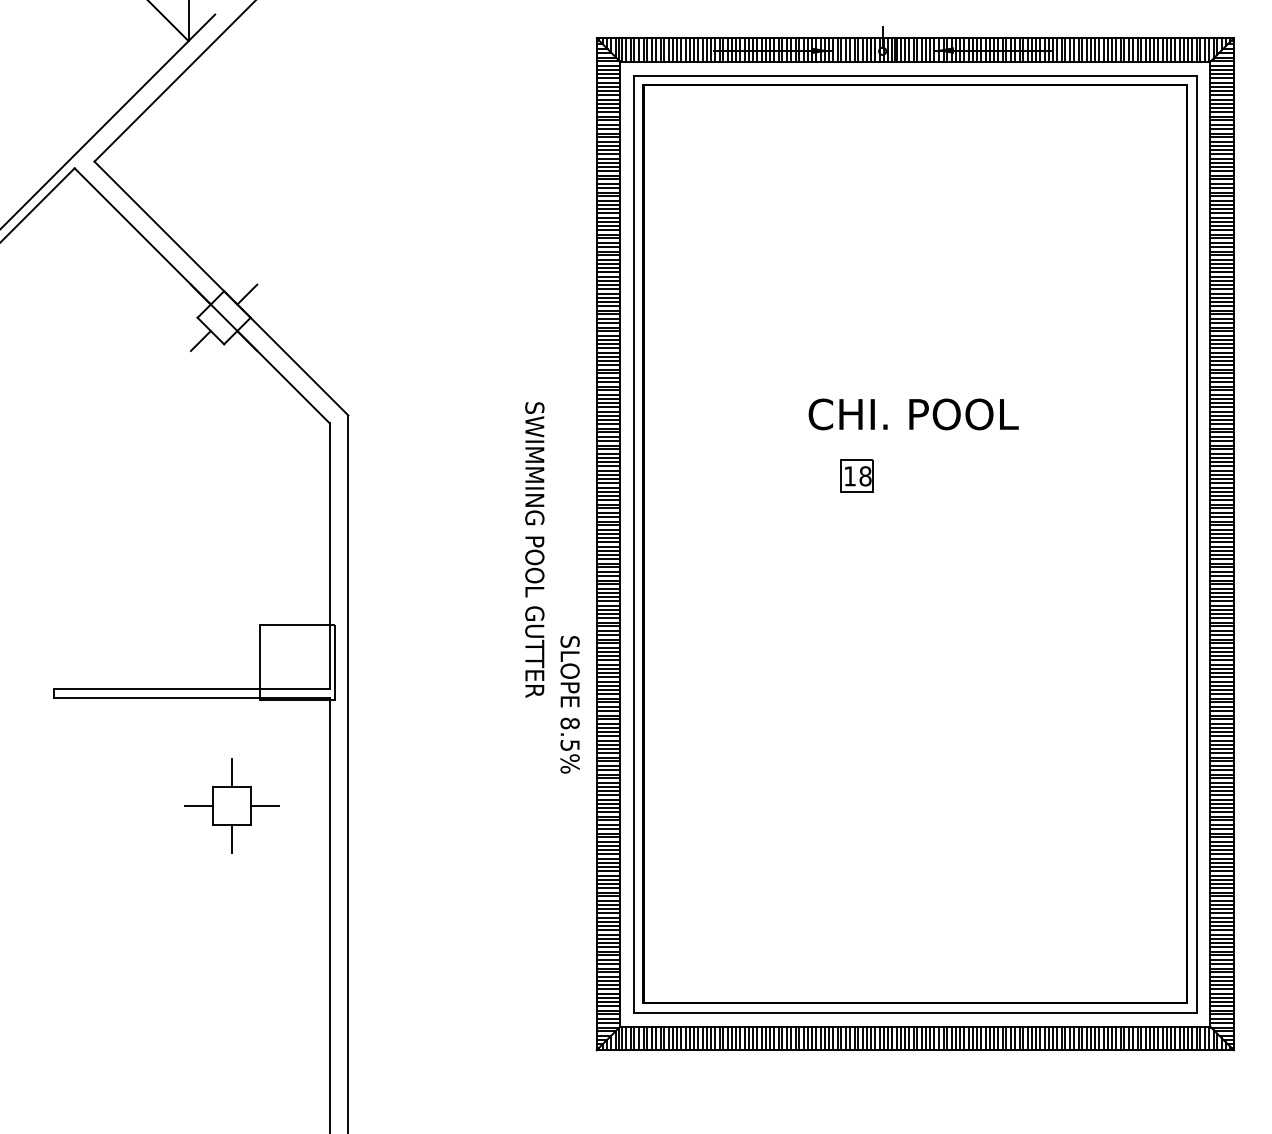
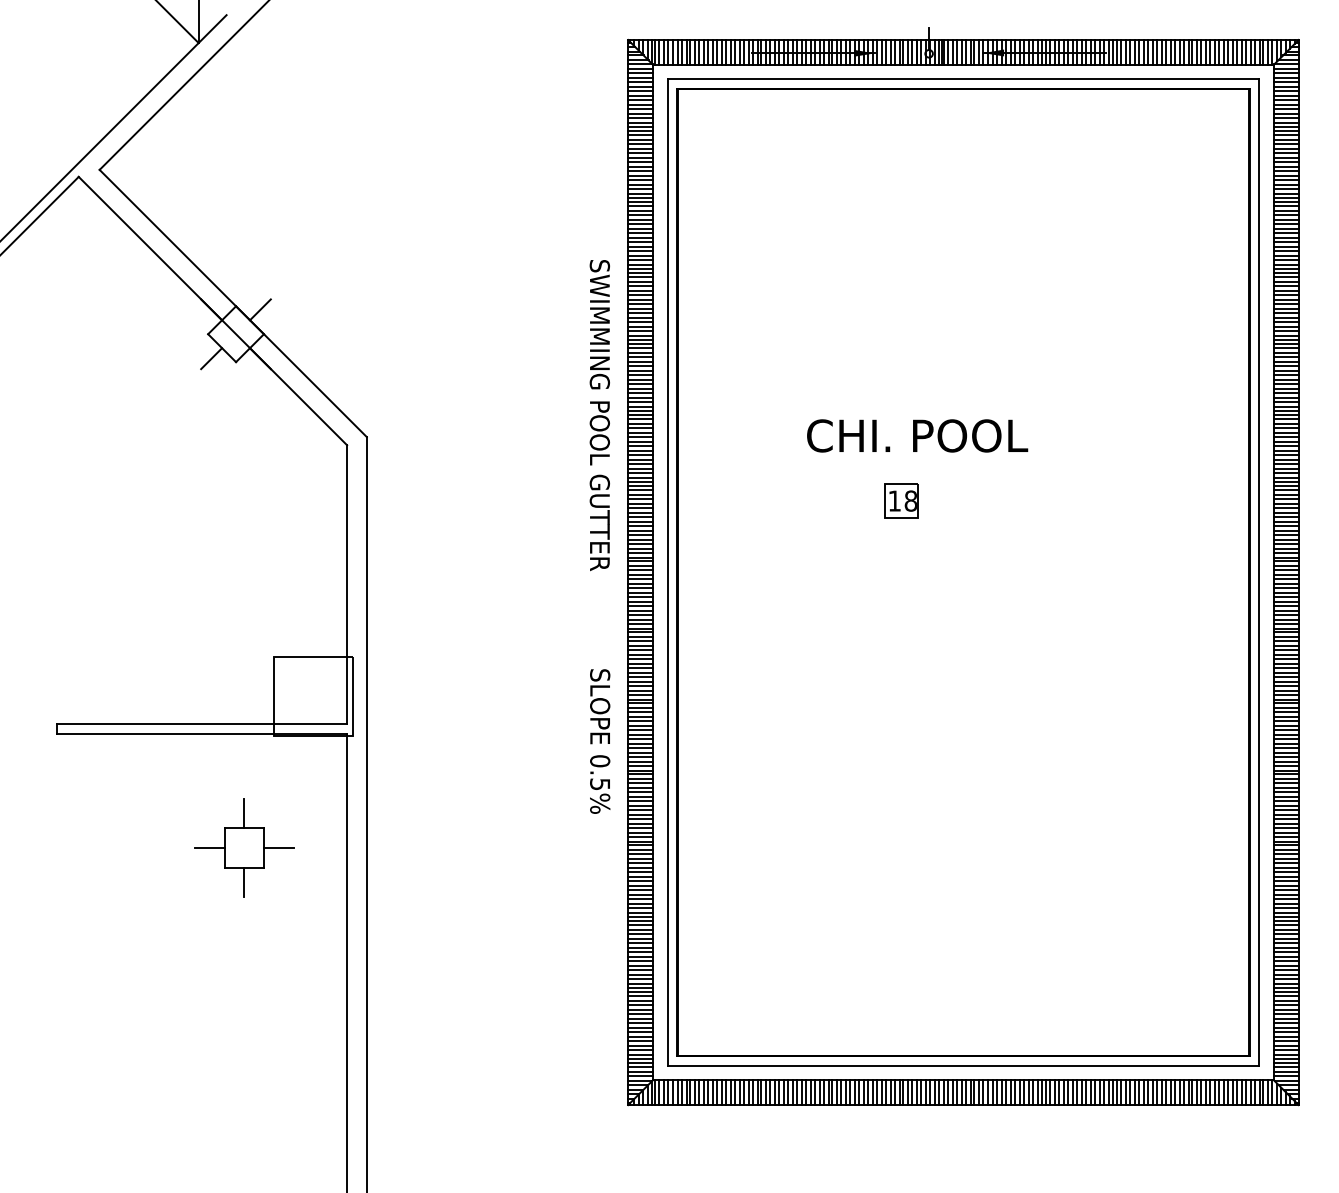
text: (913, 414) -> (917, 436), moved
text: (534, 549) -> (599, 414), moved
text: (569, 723) -> (599, 761), 8.5% -> 0.5%

